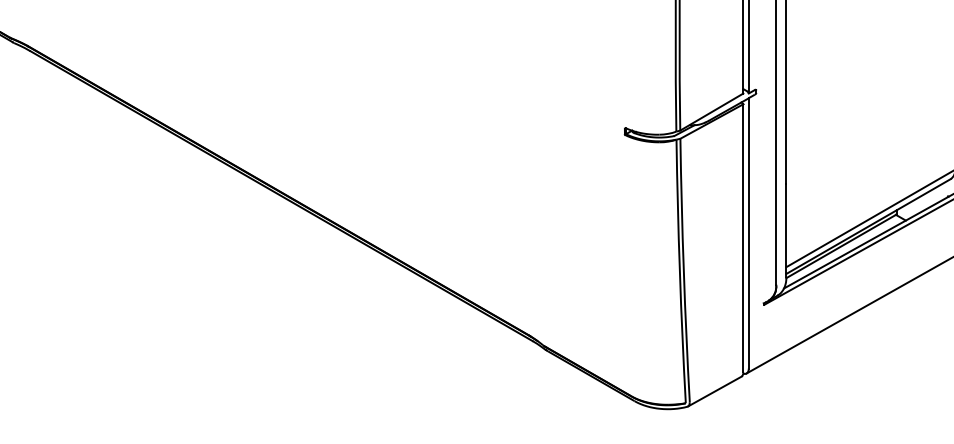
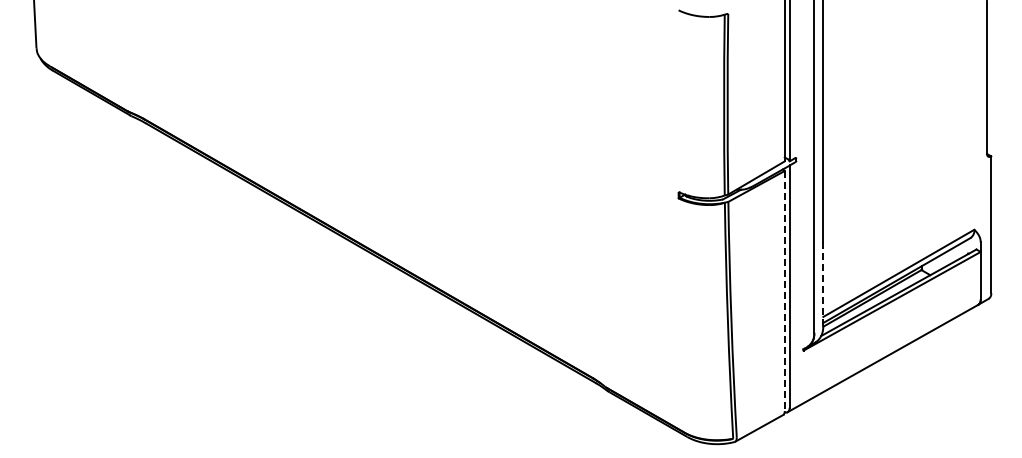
line: (786, 230) -> (823, 284), solid -> dashed
line: (743, 238) -> (784, 291), solid -> dashed

